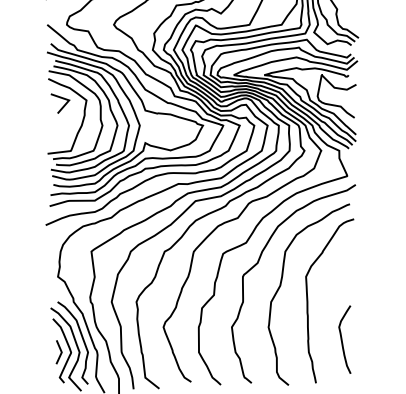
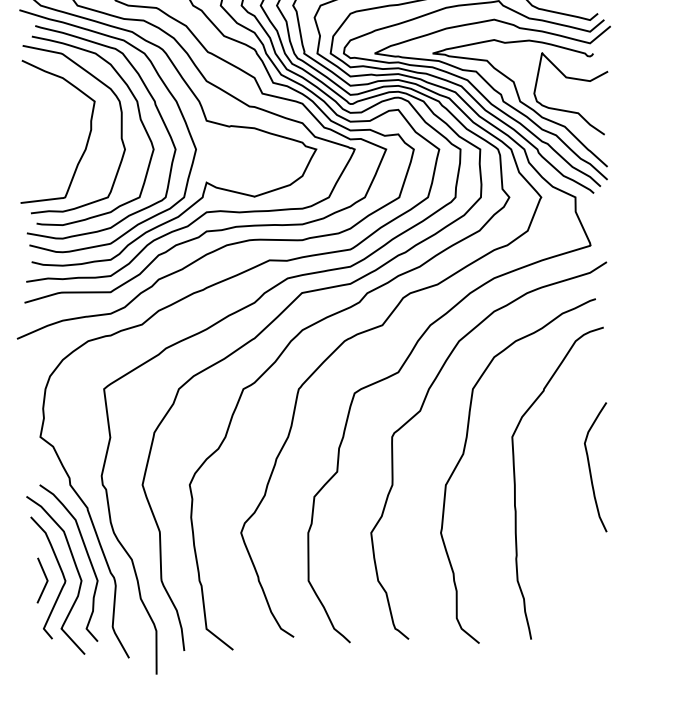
line: (63, 105) -> (50, 111), removed
curve: (342, 339) -> (591, 466), moved

